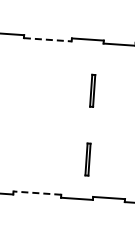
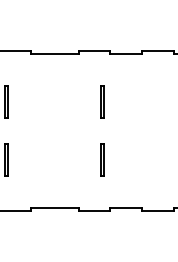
line: (47, 40) -> (54, 54), dashed -> solid
line: (86, 159) -> (101, 159), moved
line: (37, 192) -> (54, 207), dashed -> solid

